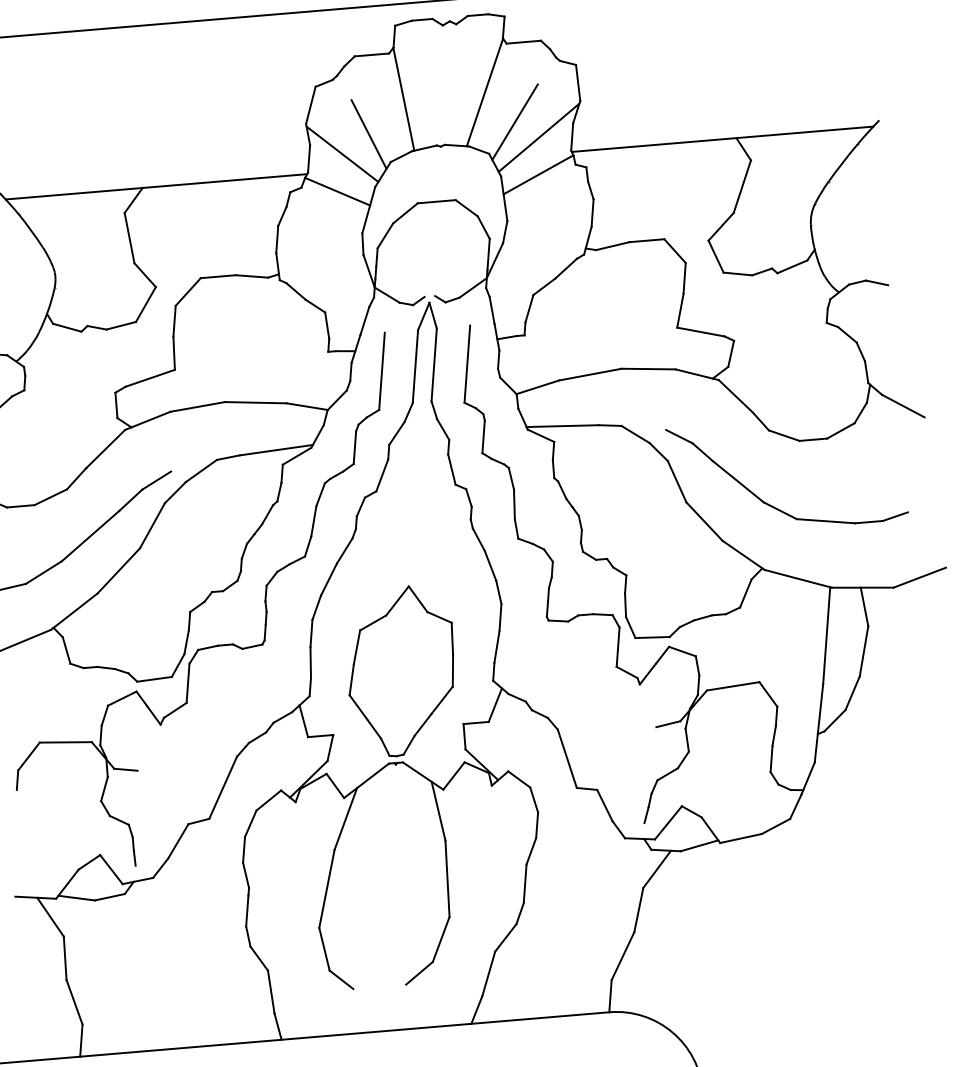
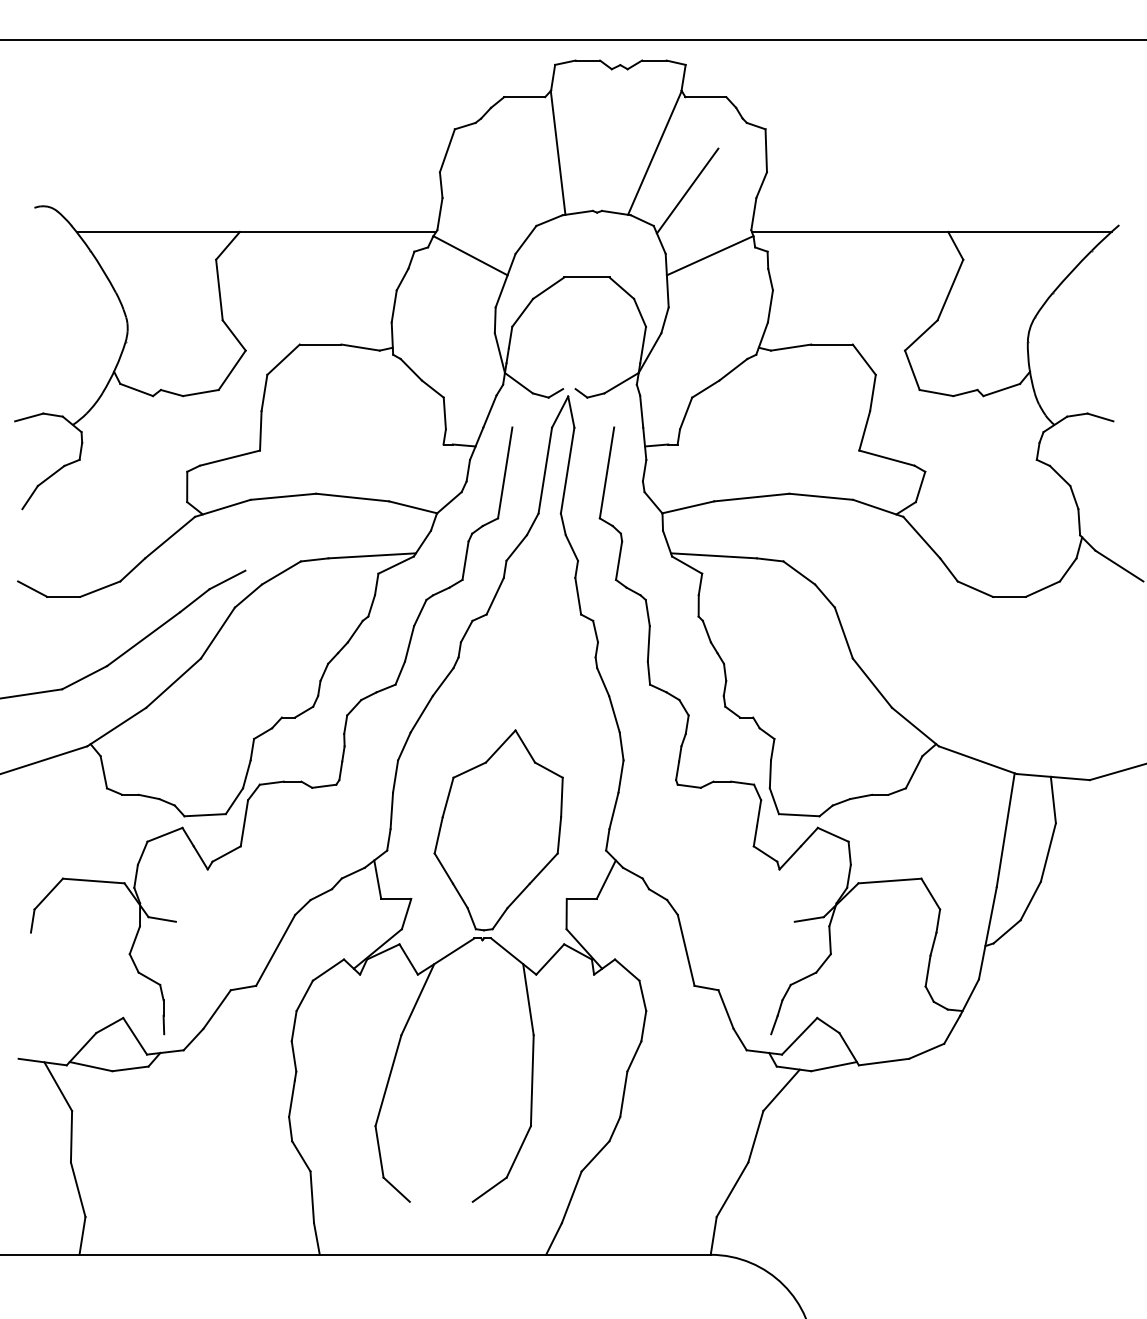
line: (369, 133) -> (513, 190), removed
line: (539, 137) -> (714, 211), removed
line: (342, 153) -> (479, 211), removed
part: (773, 506) -> (955, 671), removed

